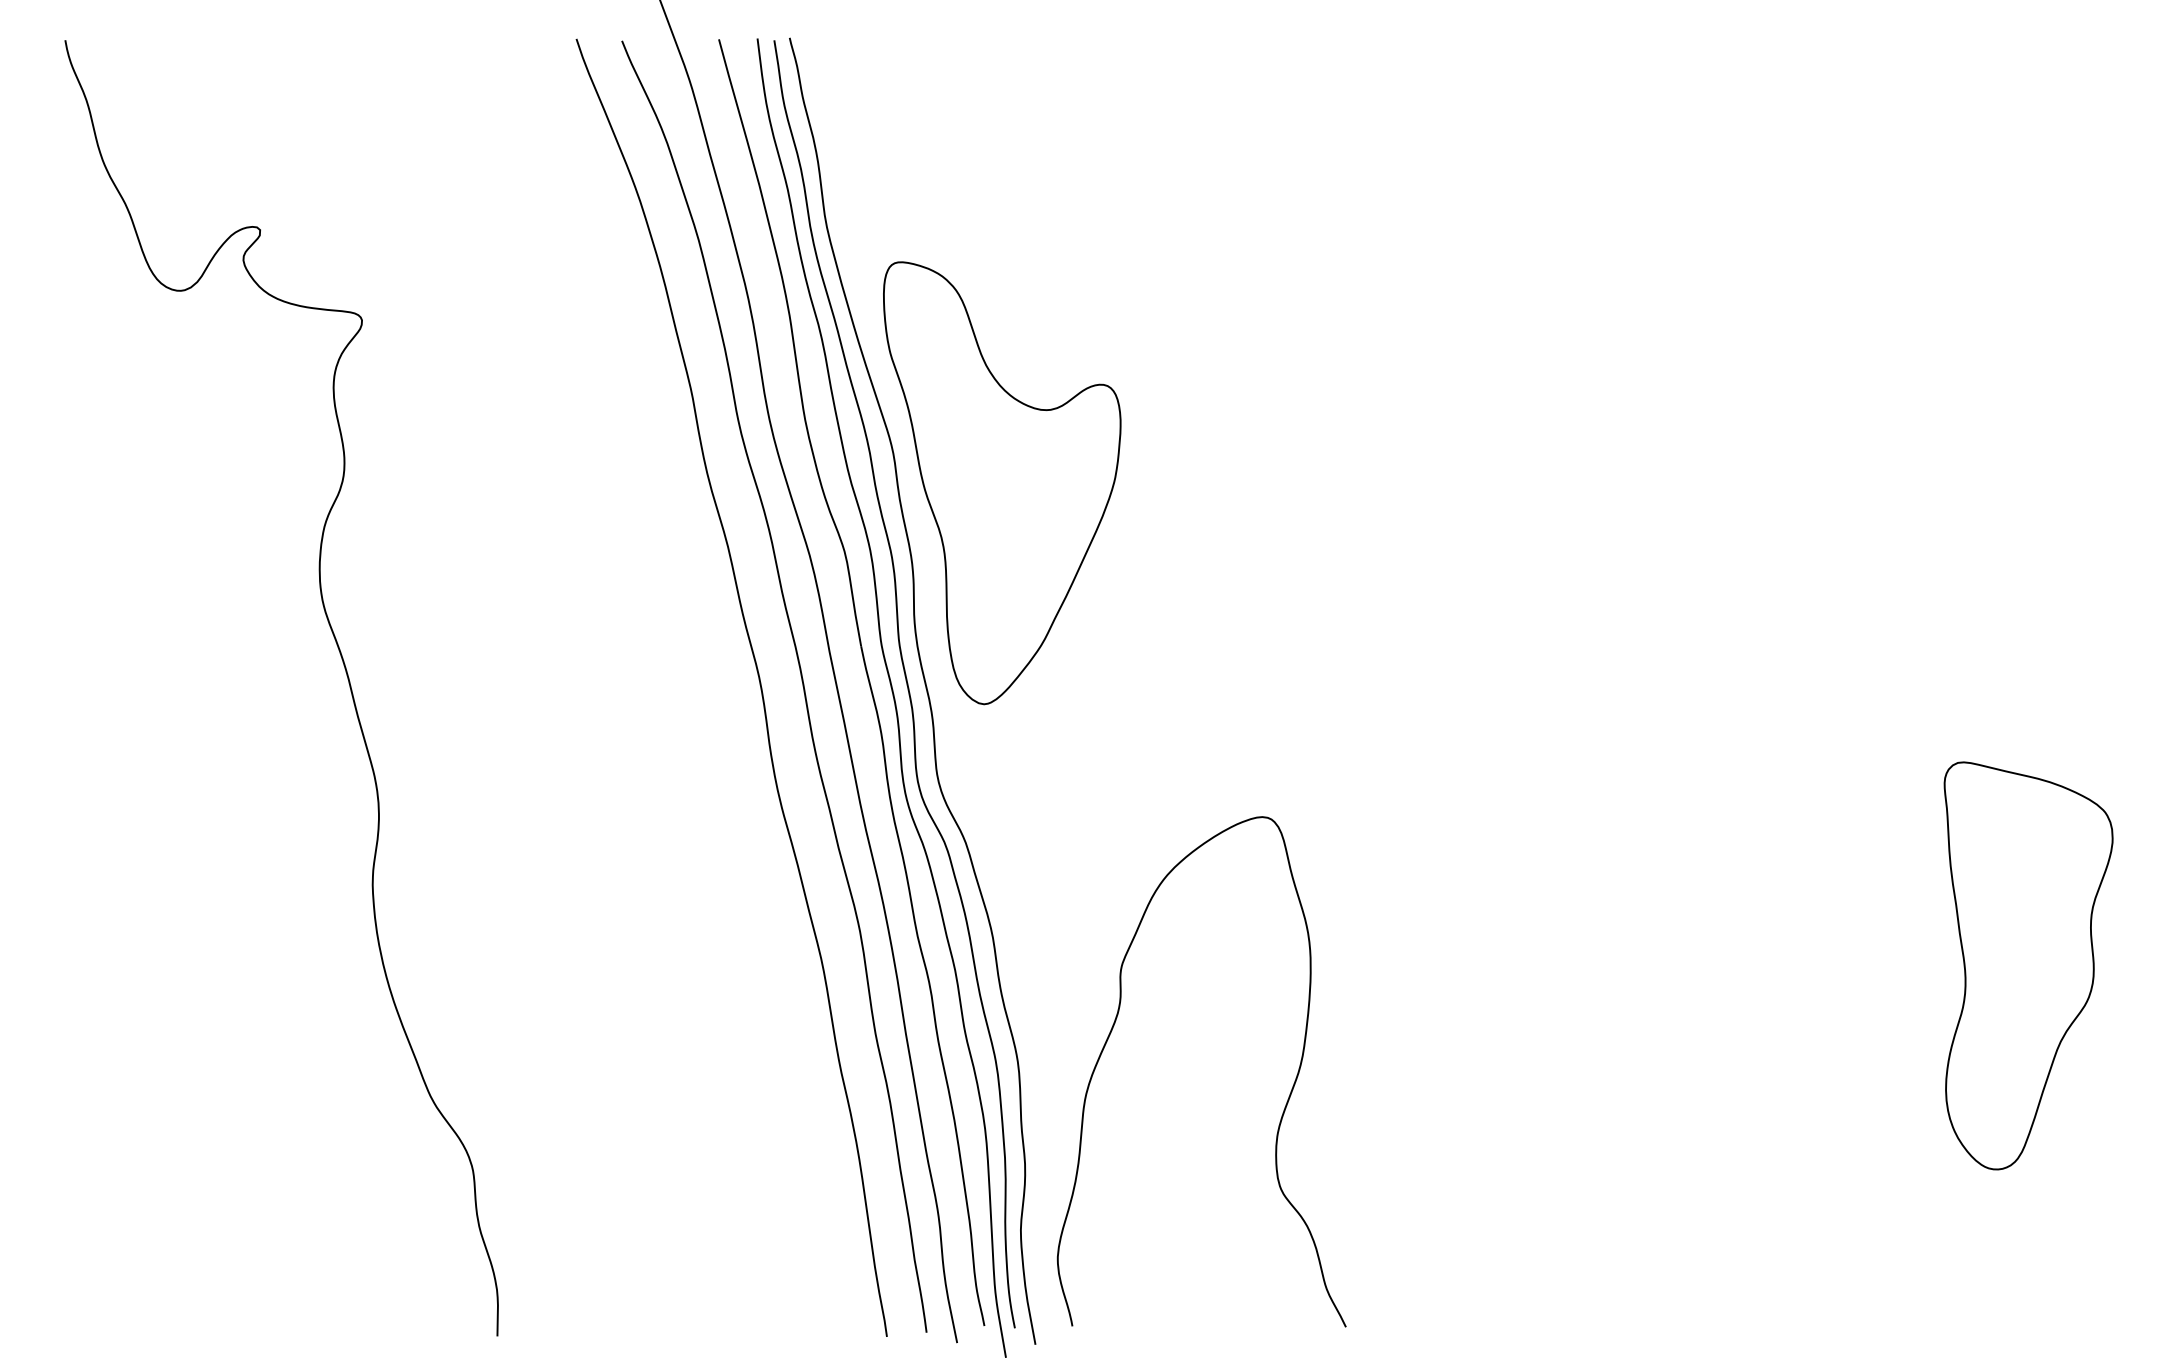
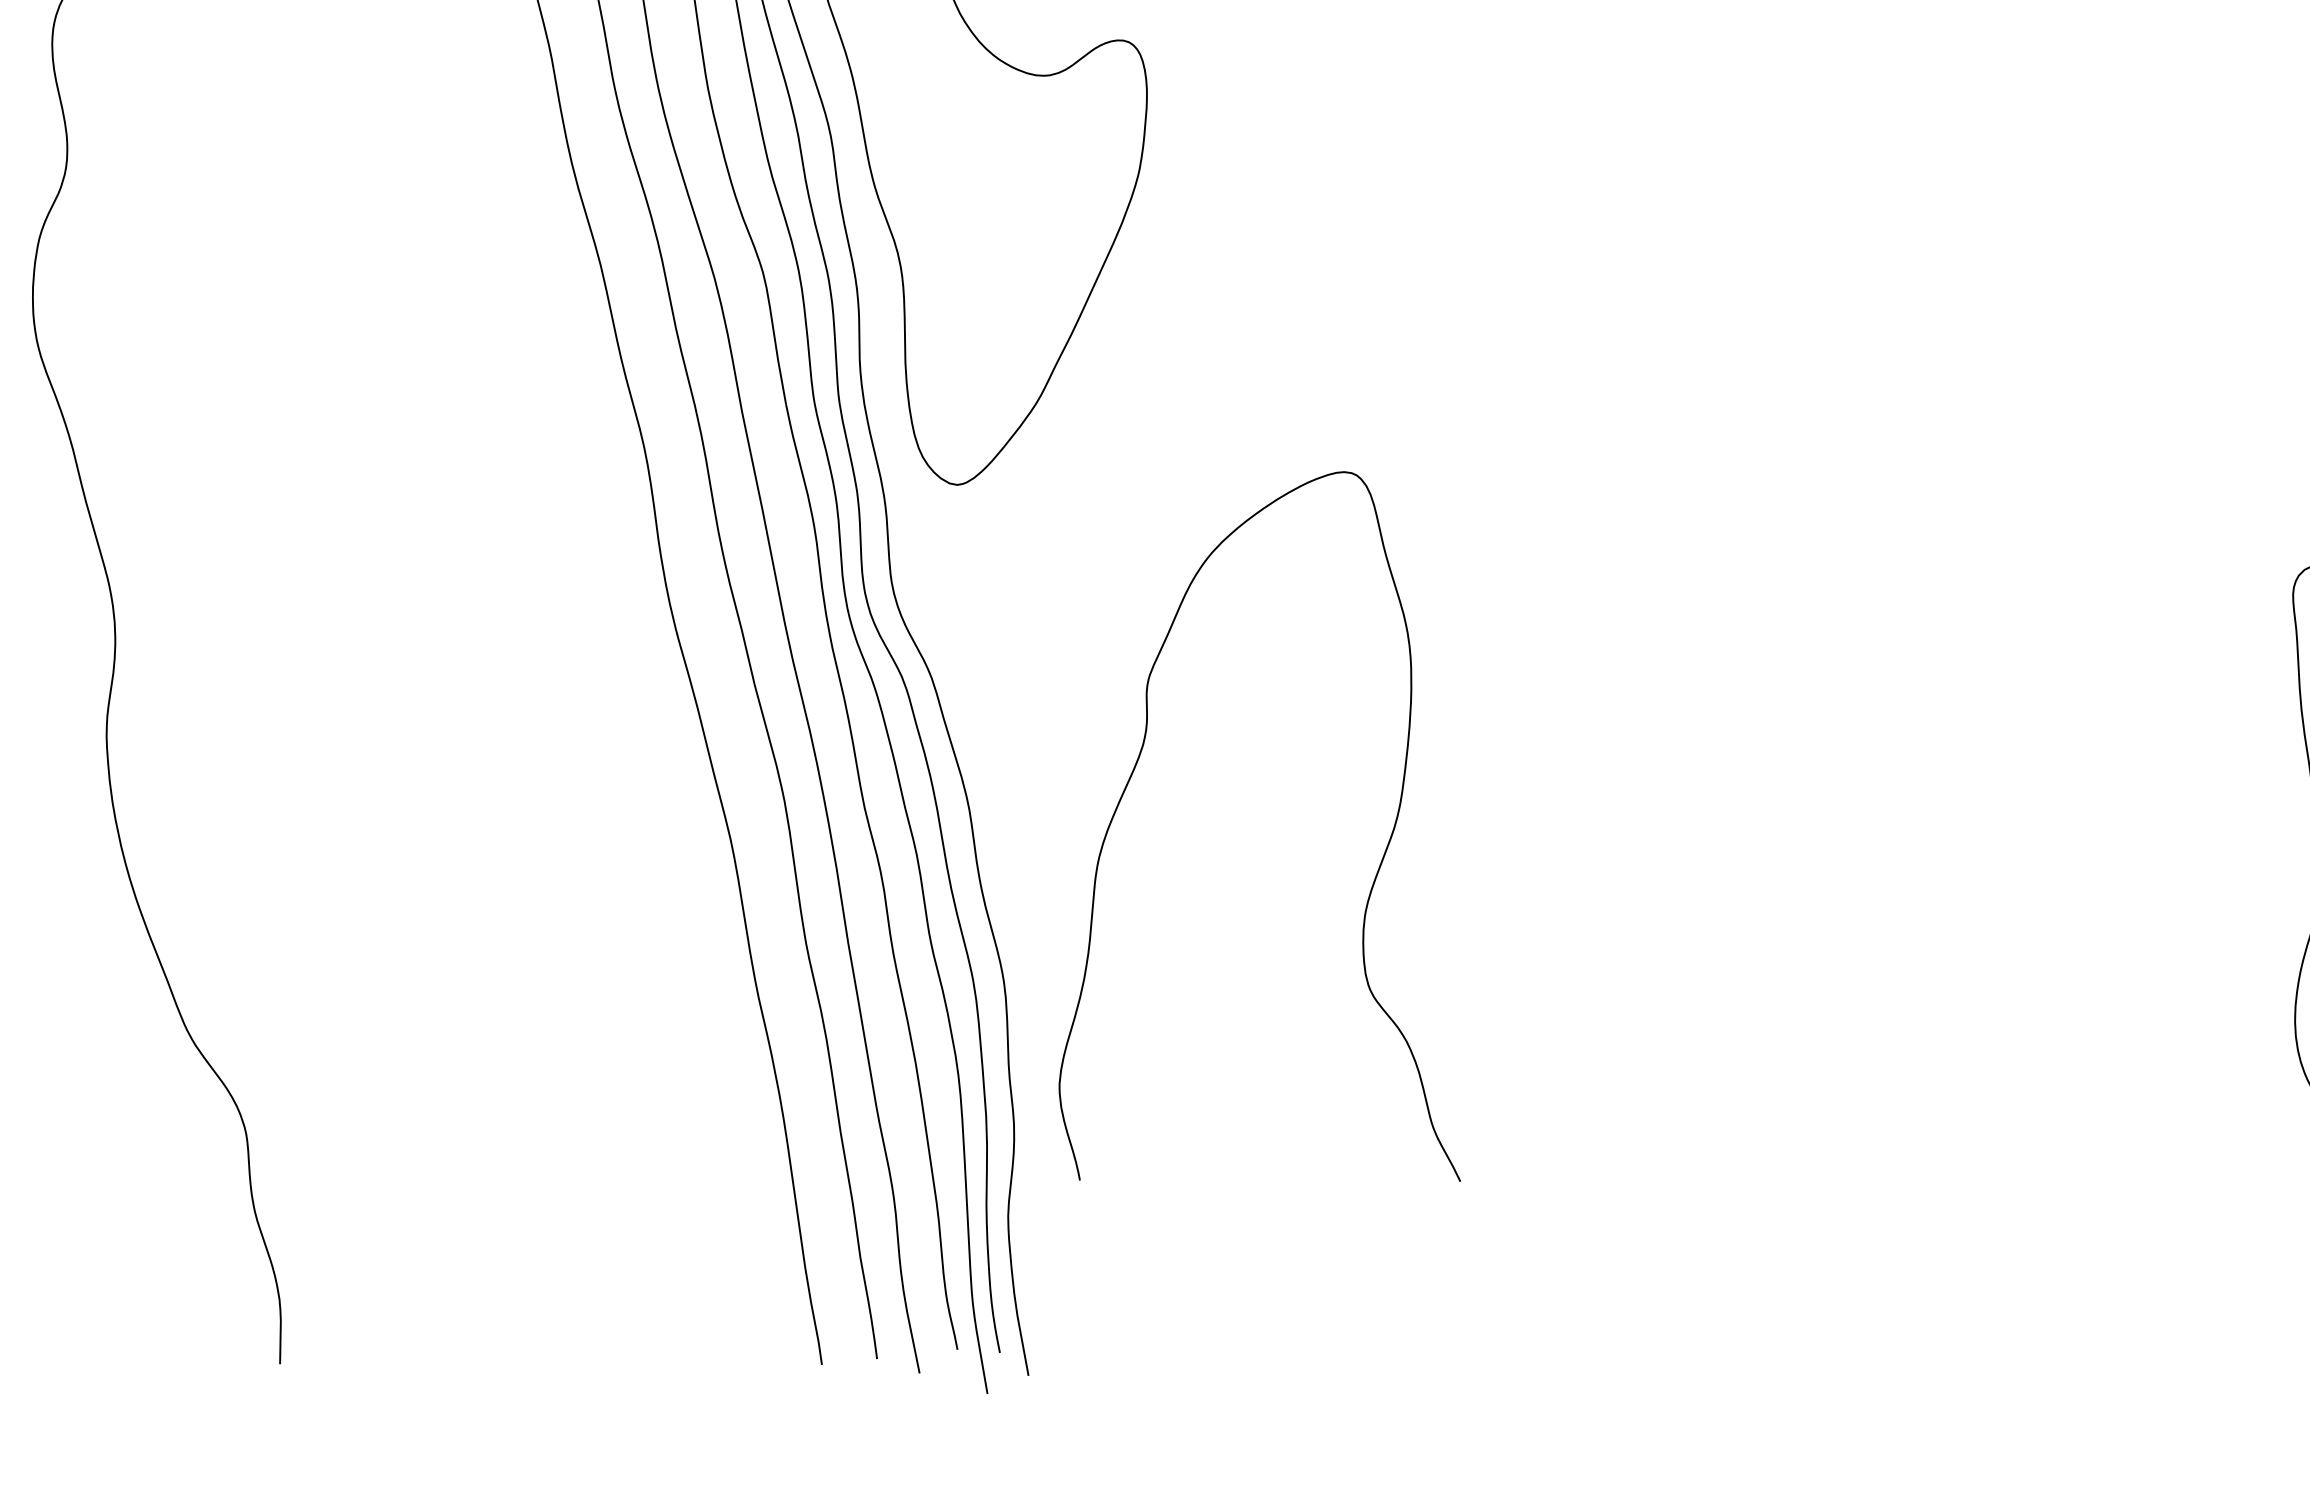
curve: (1285, 1104) -> (1376, 871), moved

